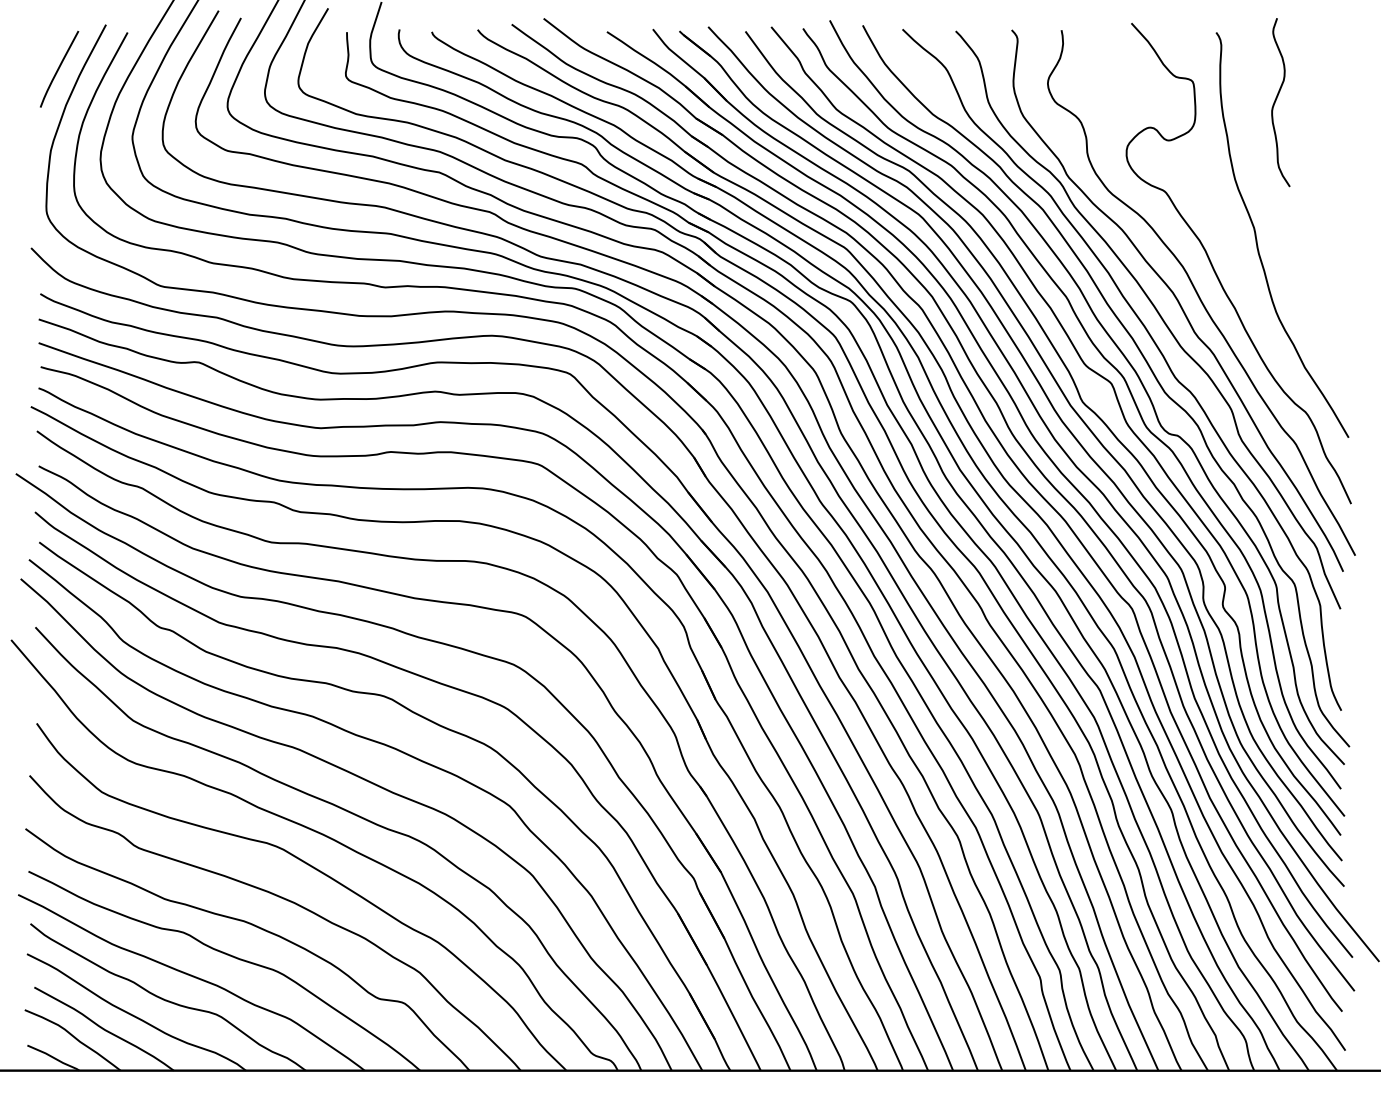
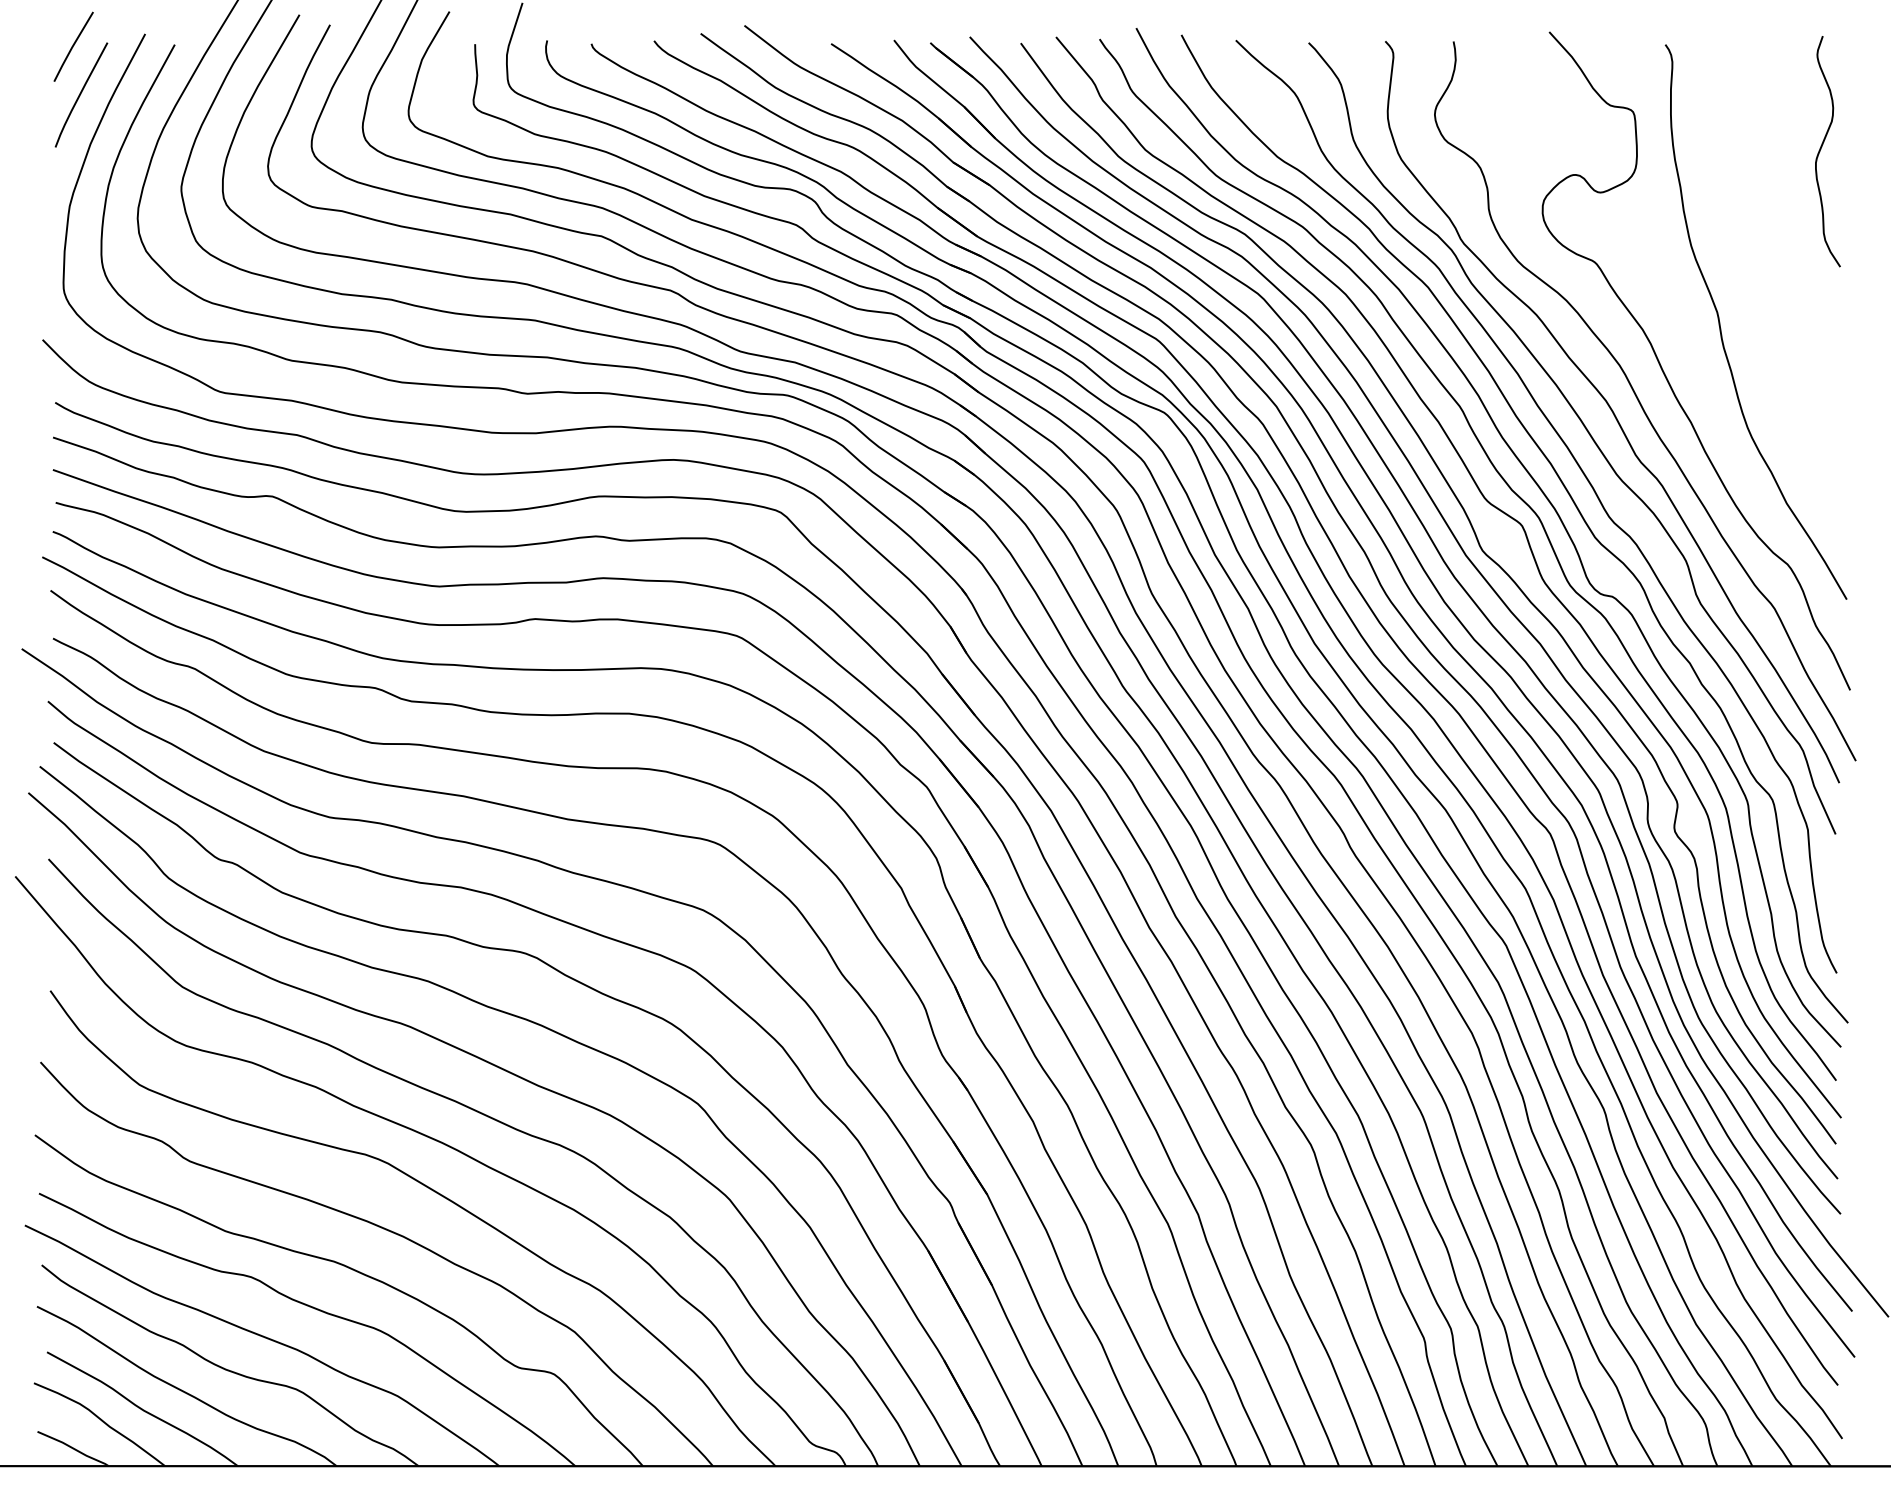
line: (53, 33) -> (73, 46), added
curve: (1276, 101) -> (1821, 149), moved

